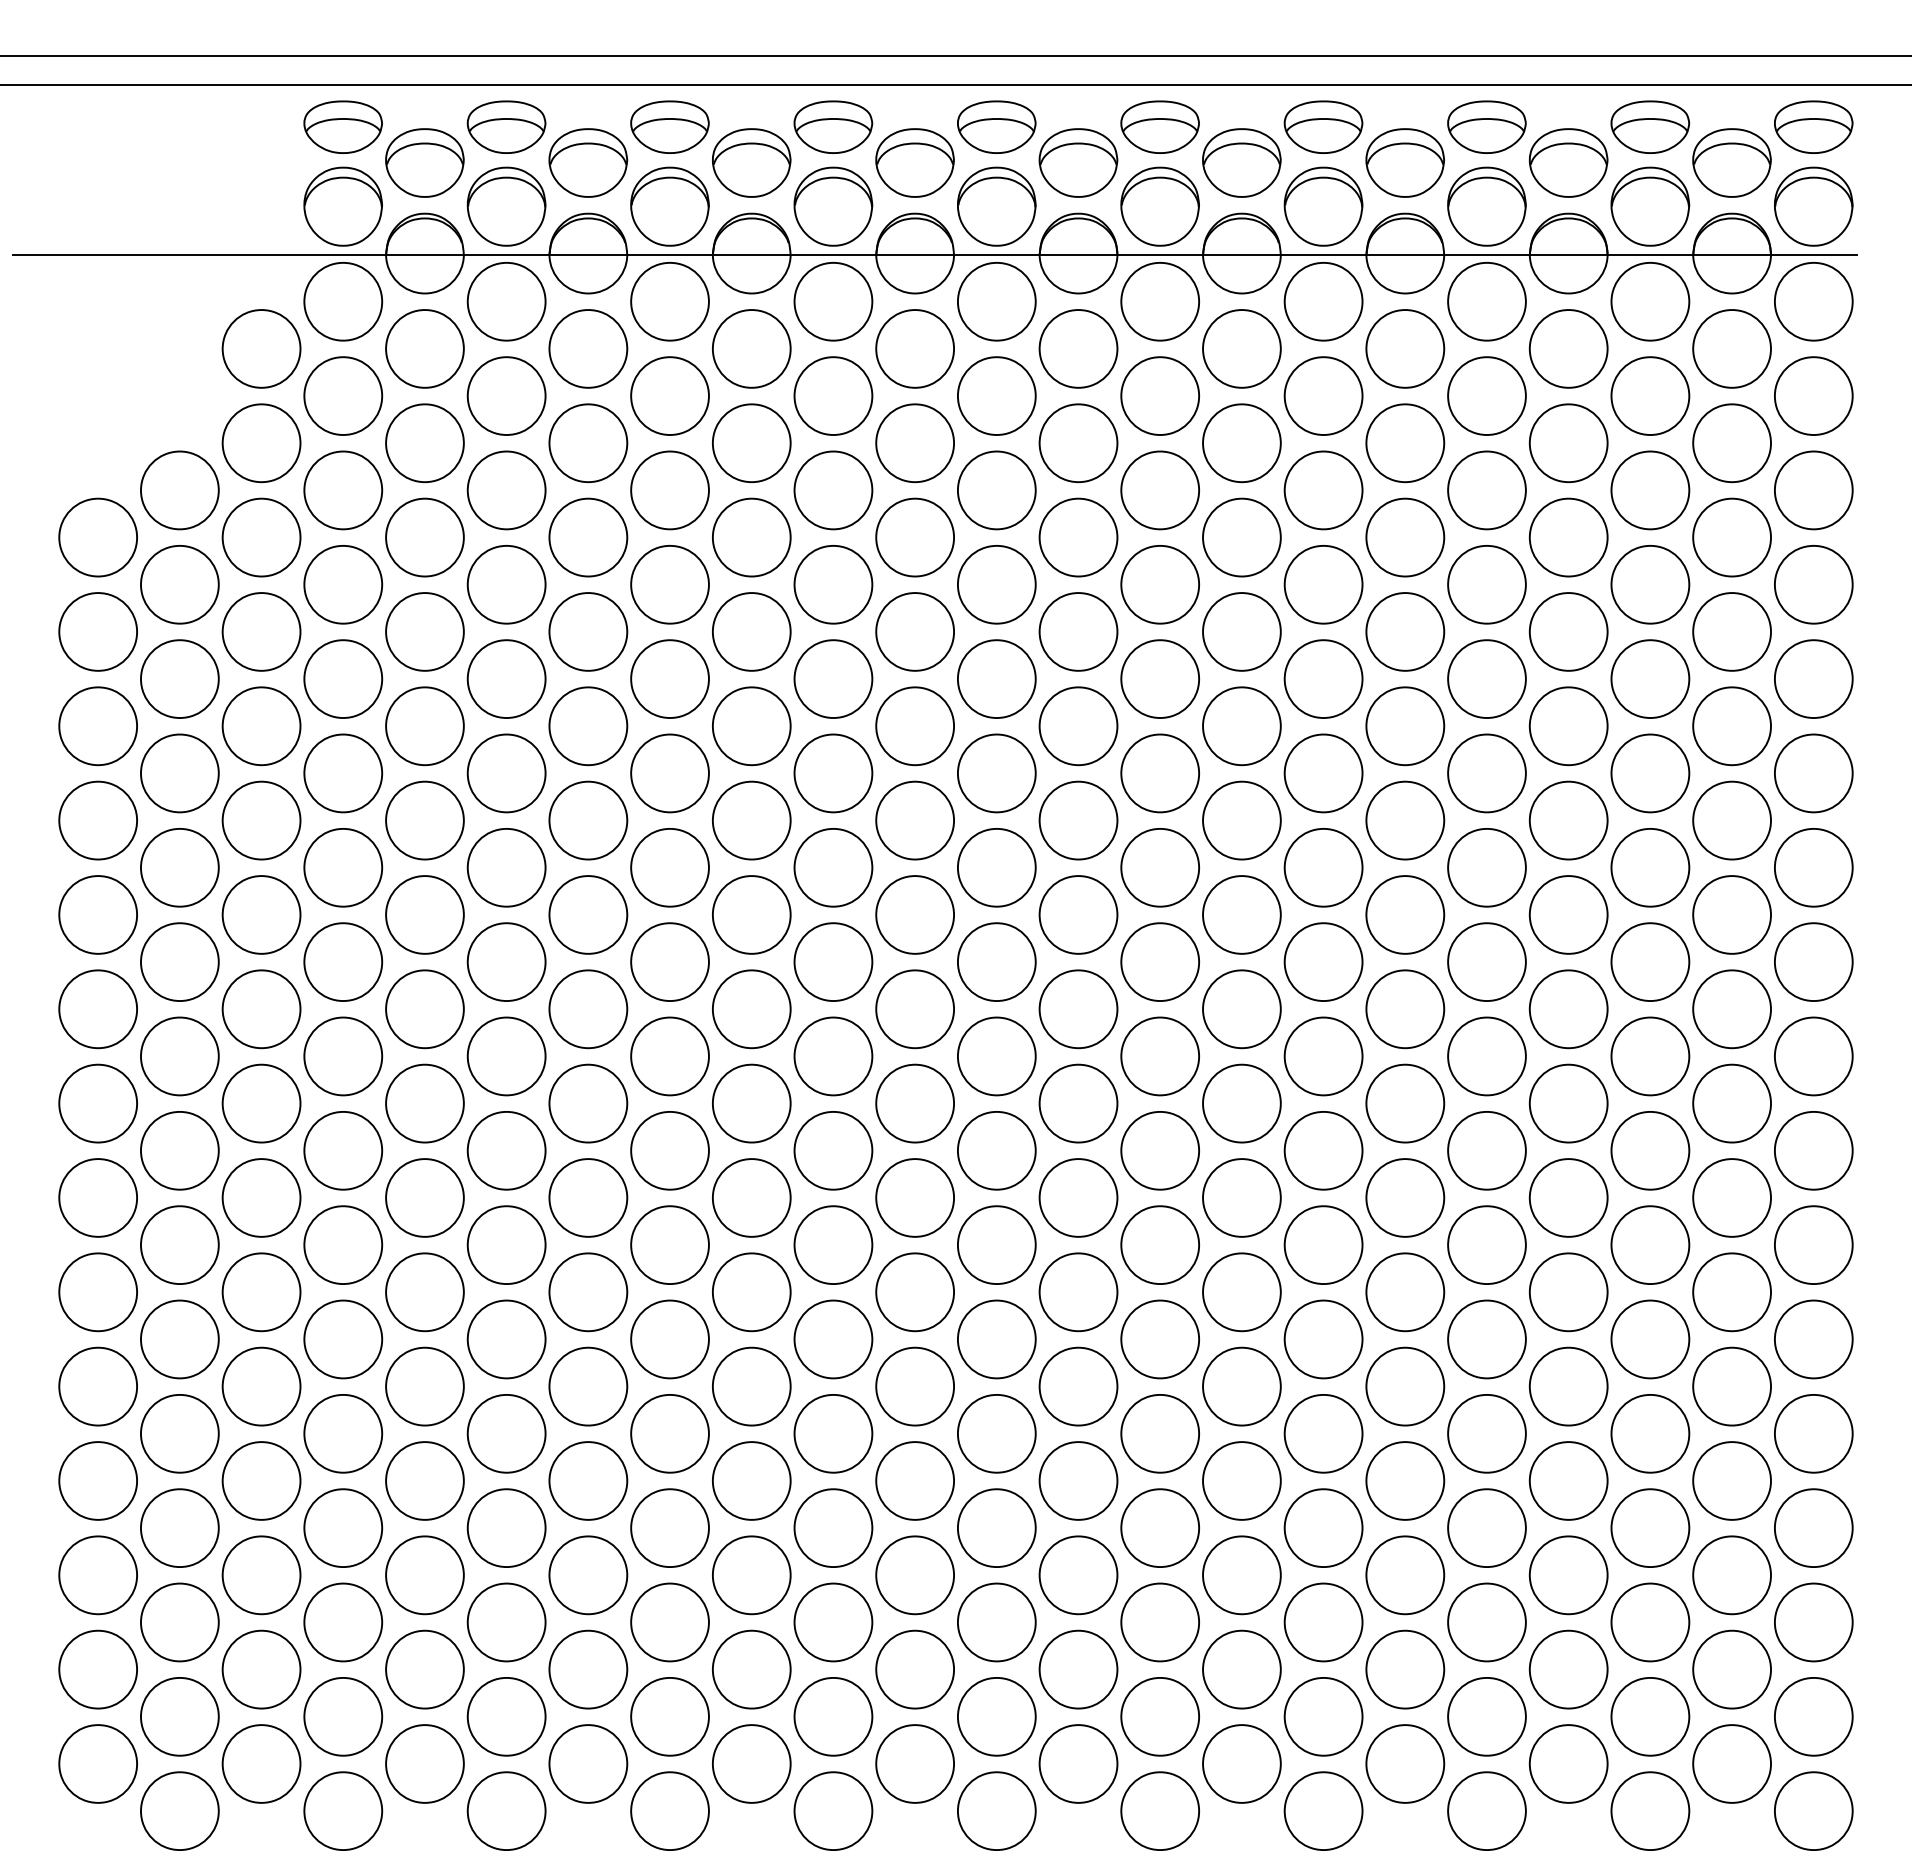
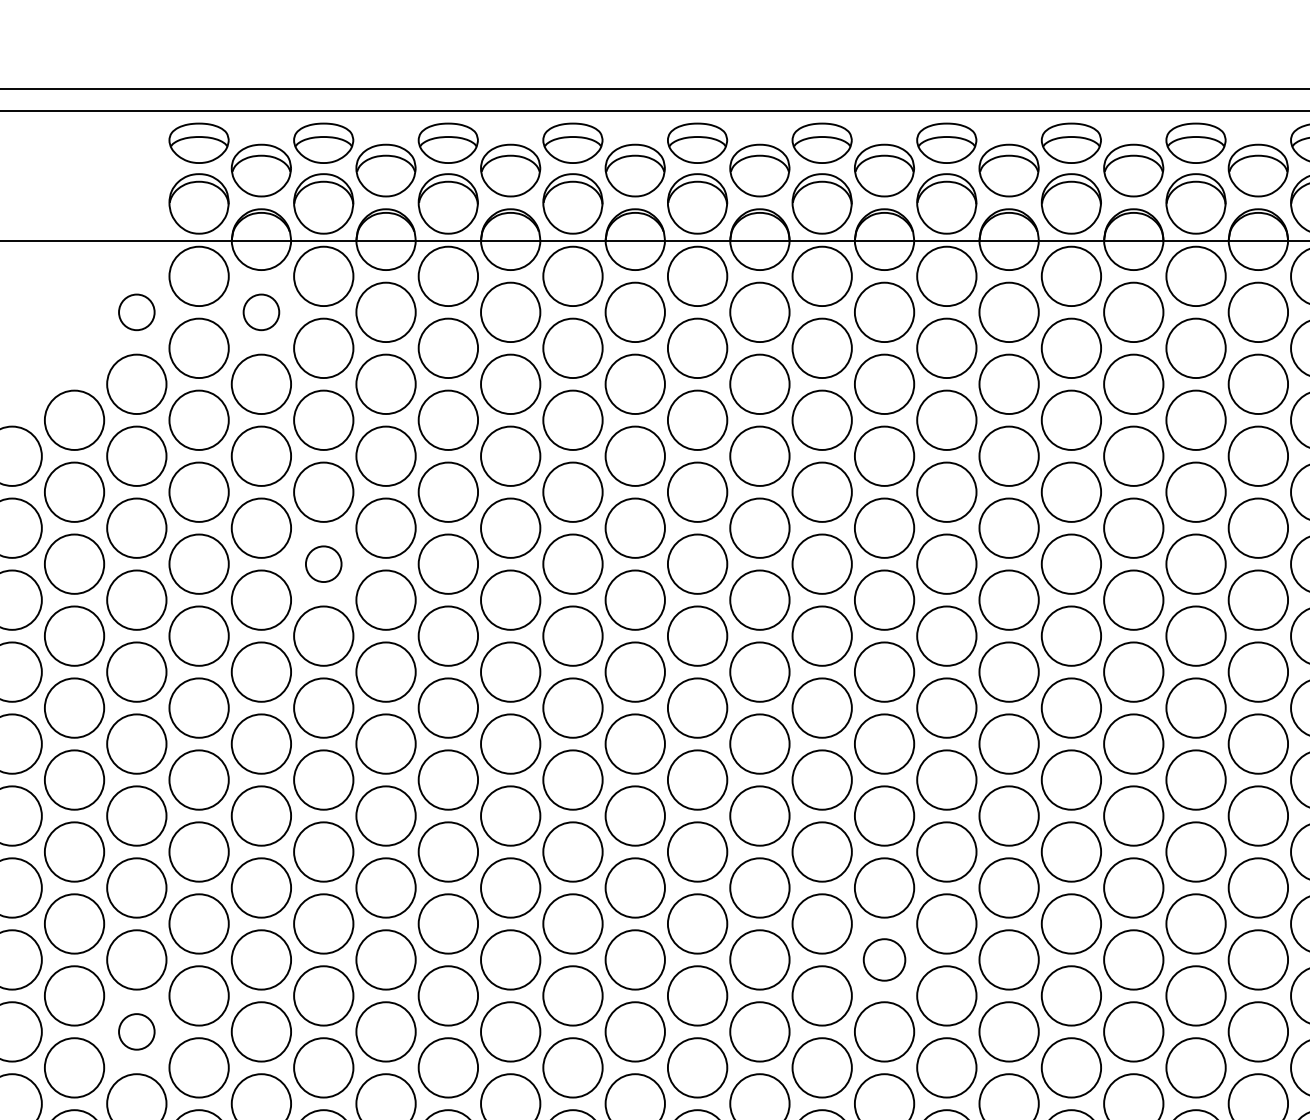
circle: (261, 348) -> (136, 312), size x0.6
circle: (424, 348) -> (261, 312), size x0.6
circle: (506, 679) -> (323, 564), size x0.6
circle: (1241, 1197) -> (884, 959), size x0.7
circle: (261, 1292) -> (136, 1032), size x0.6

